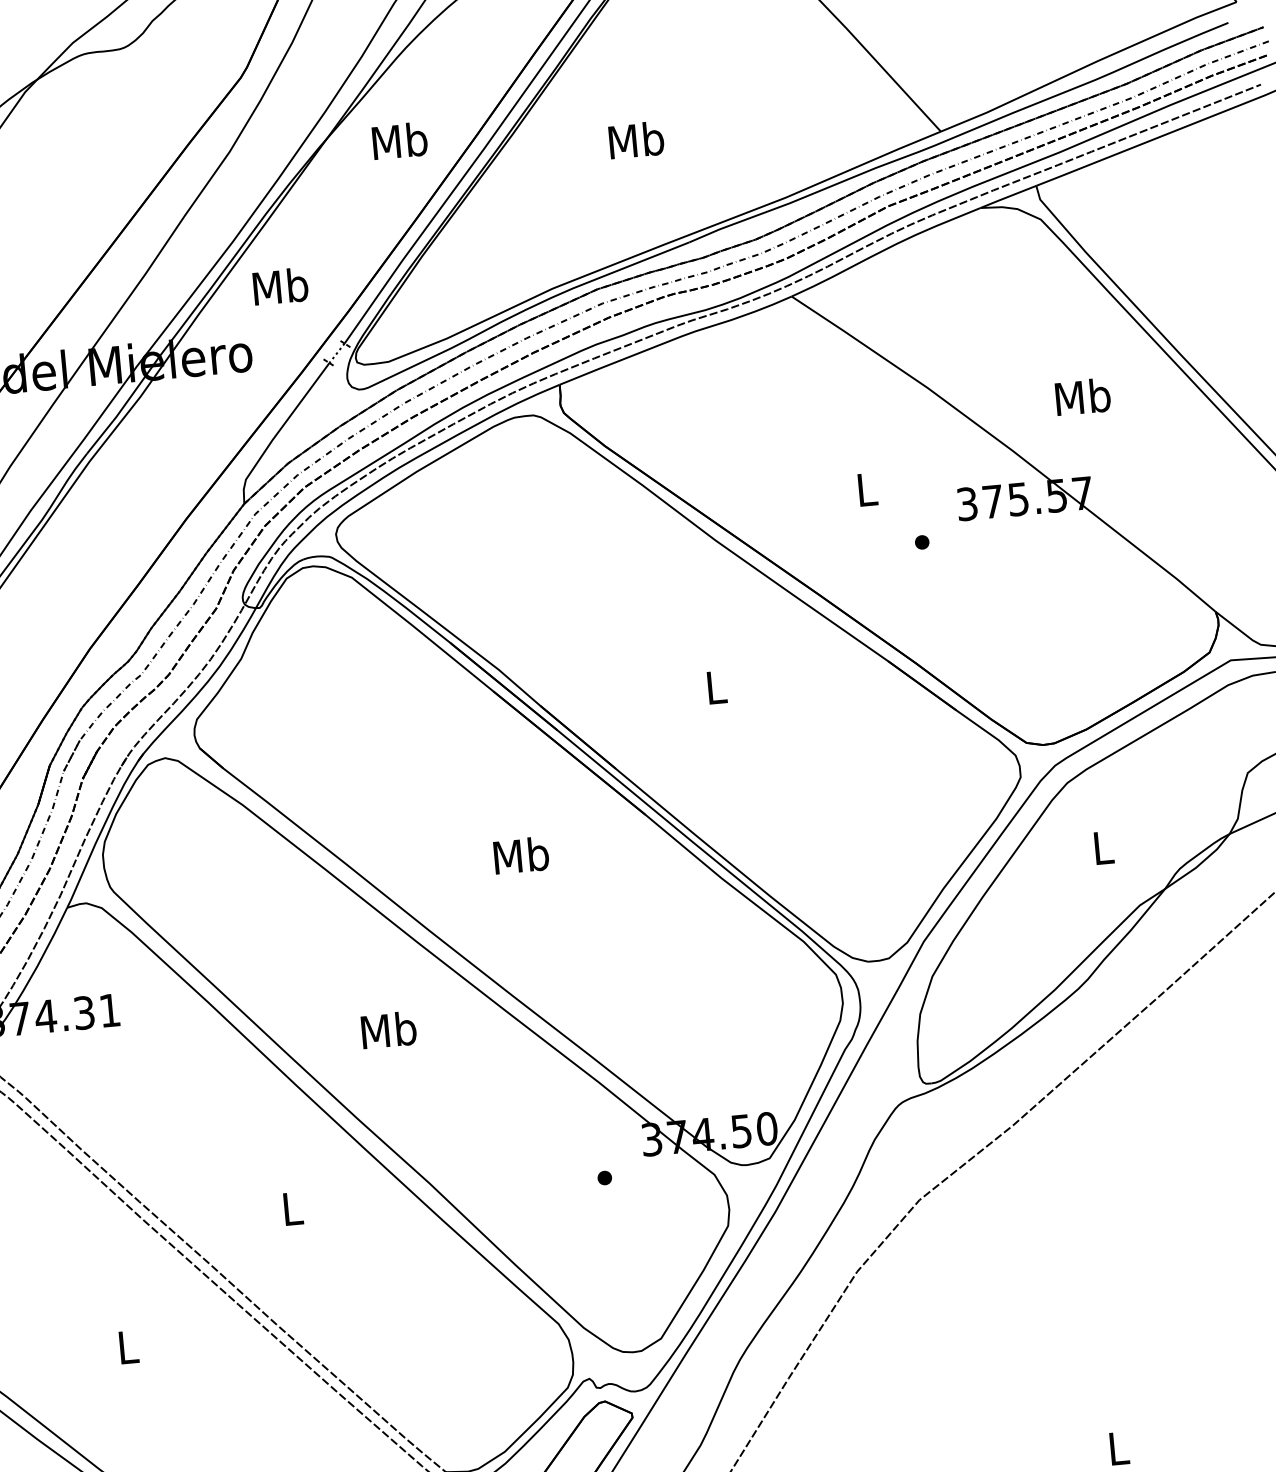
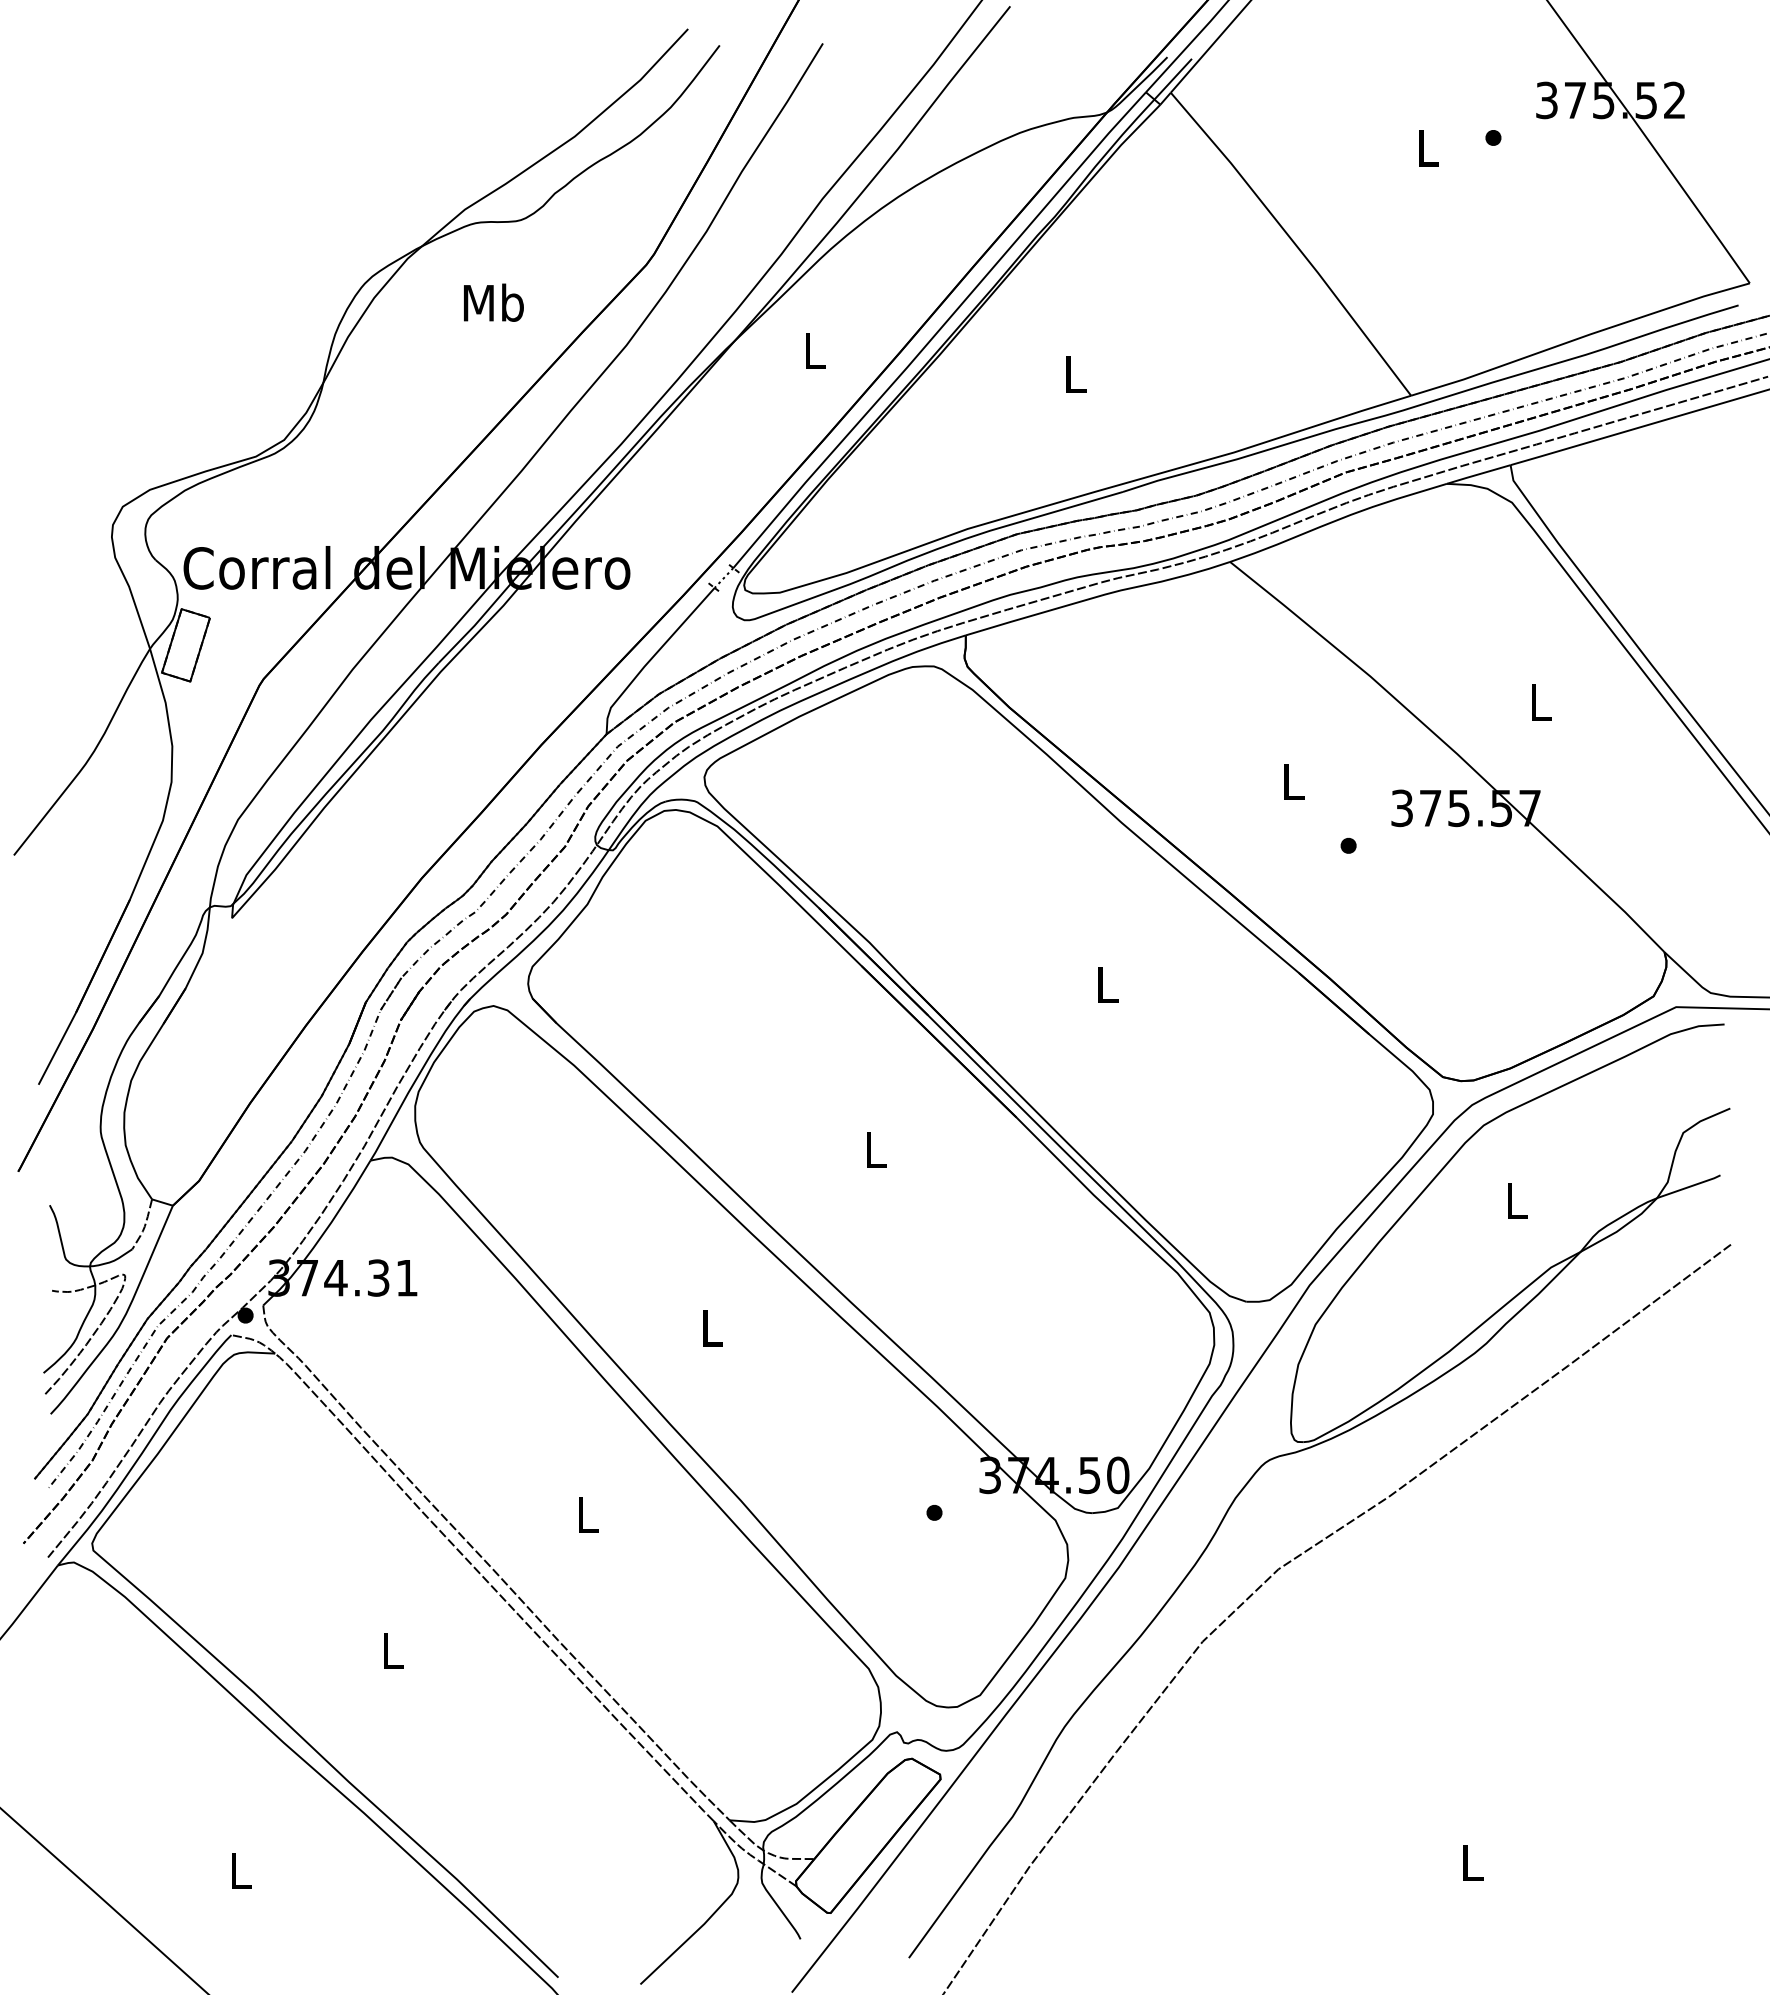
text: (400, 140) -> (815, 350), Mb -> L
text: (636, 140) -> (1075, 374), Mb -> L
text: (280, 286) -> (493, 302), moved
text: (1083, 397) -> (1540, 702), Mb -> L
text: (521, 855) -> (875, 1149), Mb -> L
text: (389, 1029) -> (712, 1327), Mb -> L

